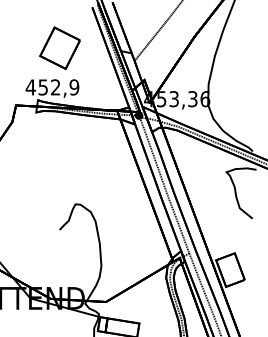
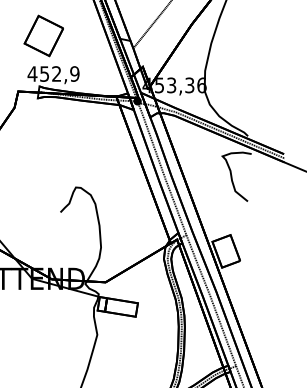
part: (59, 47) -> (43, 35), moved

